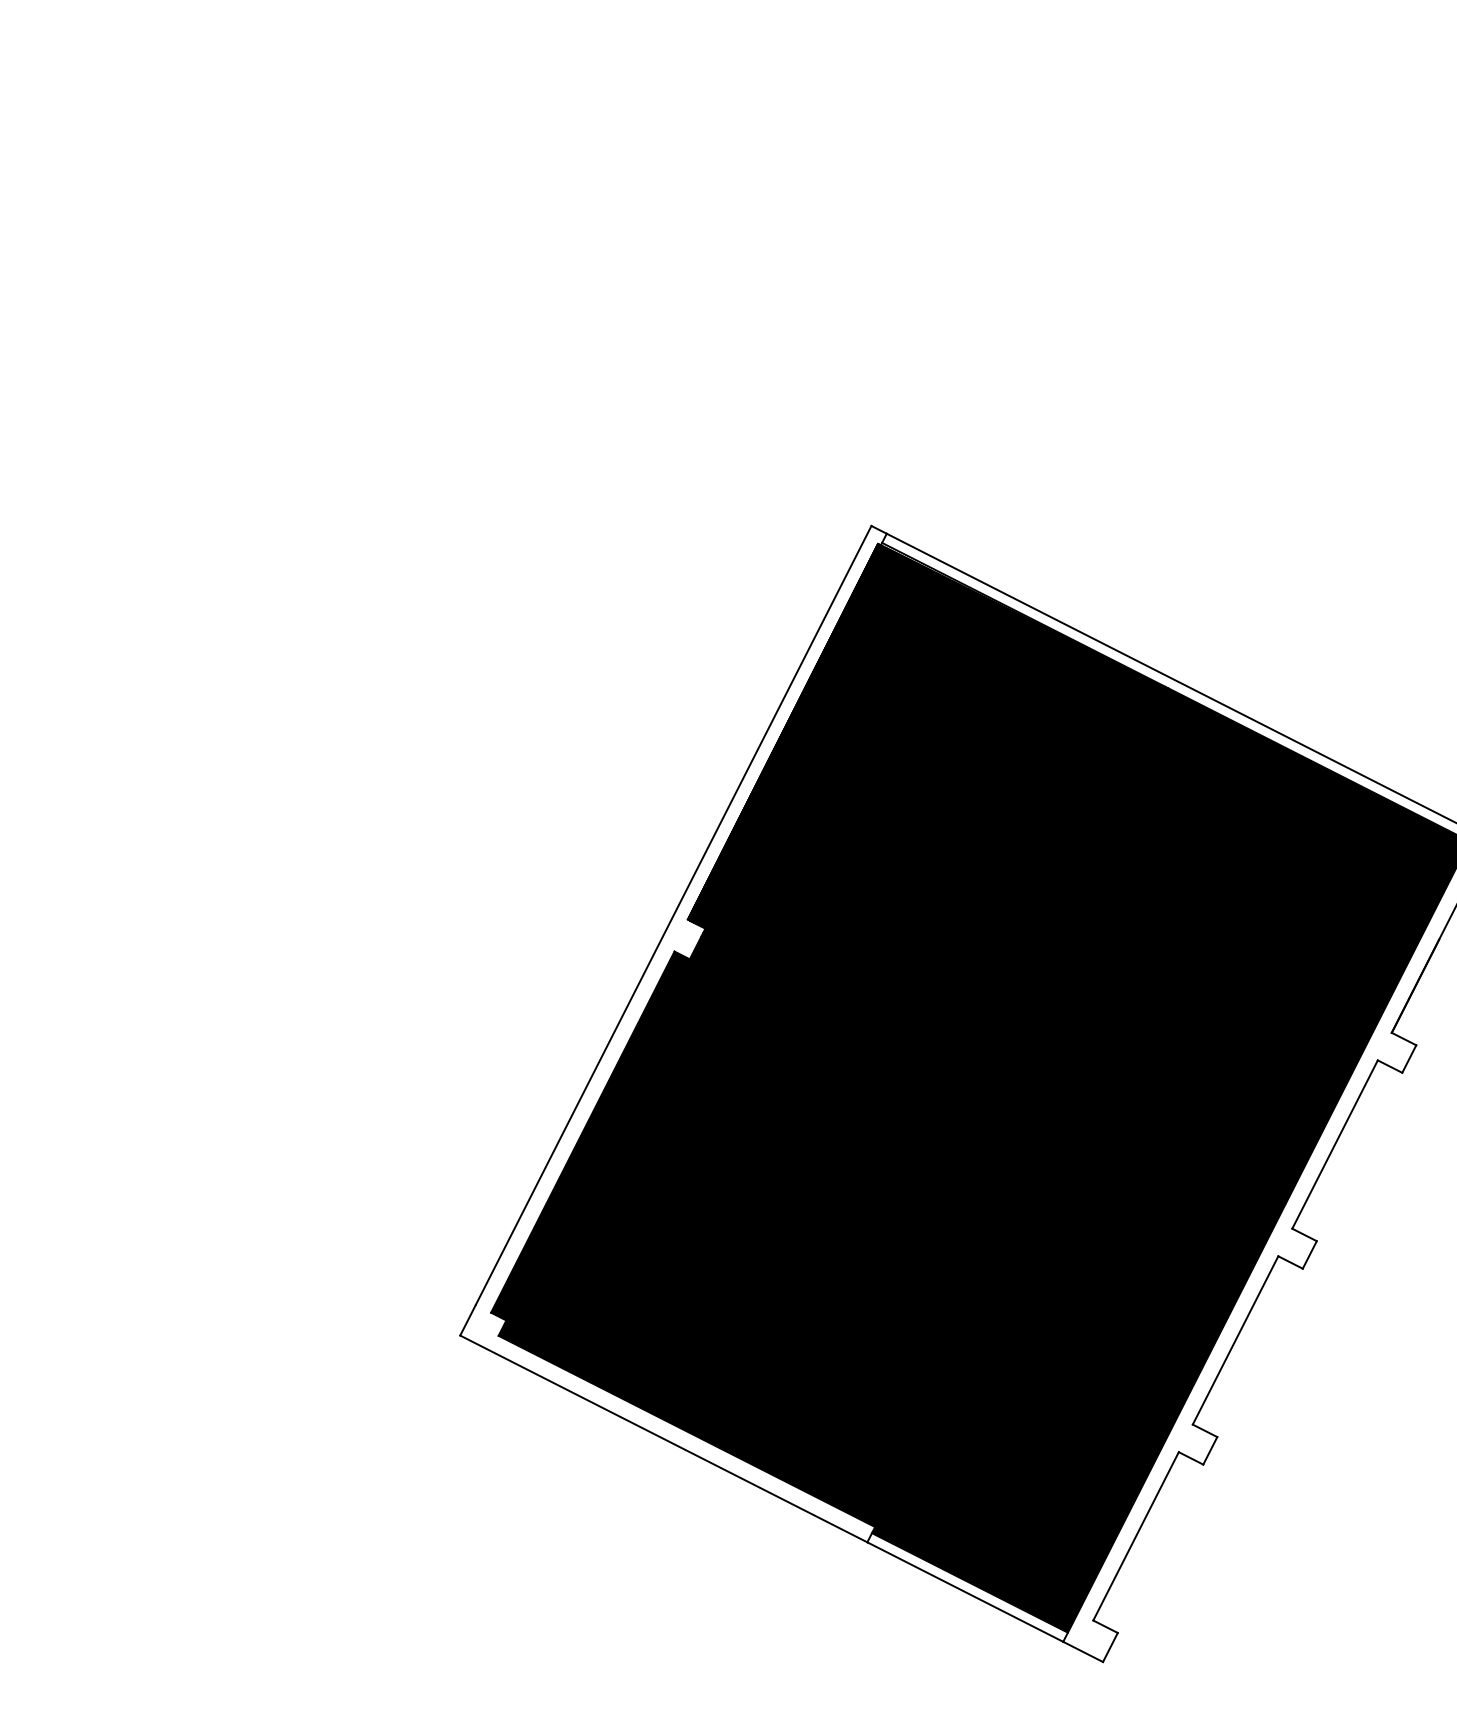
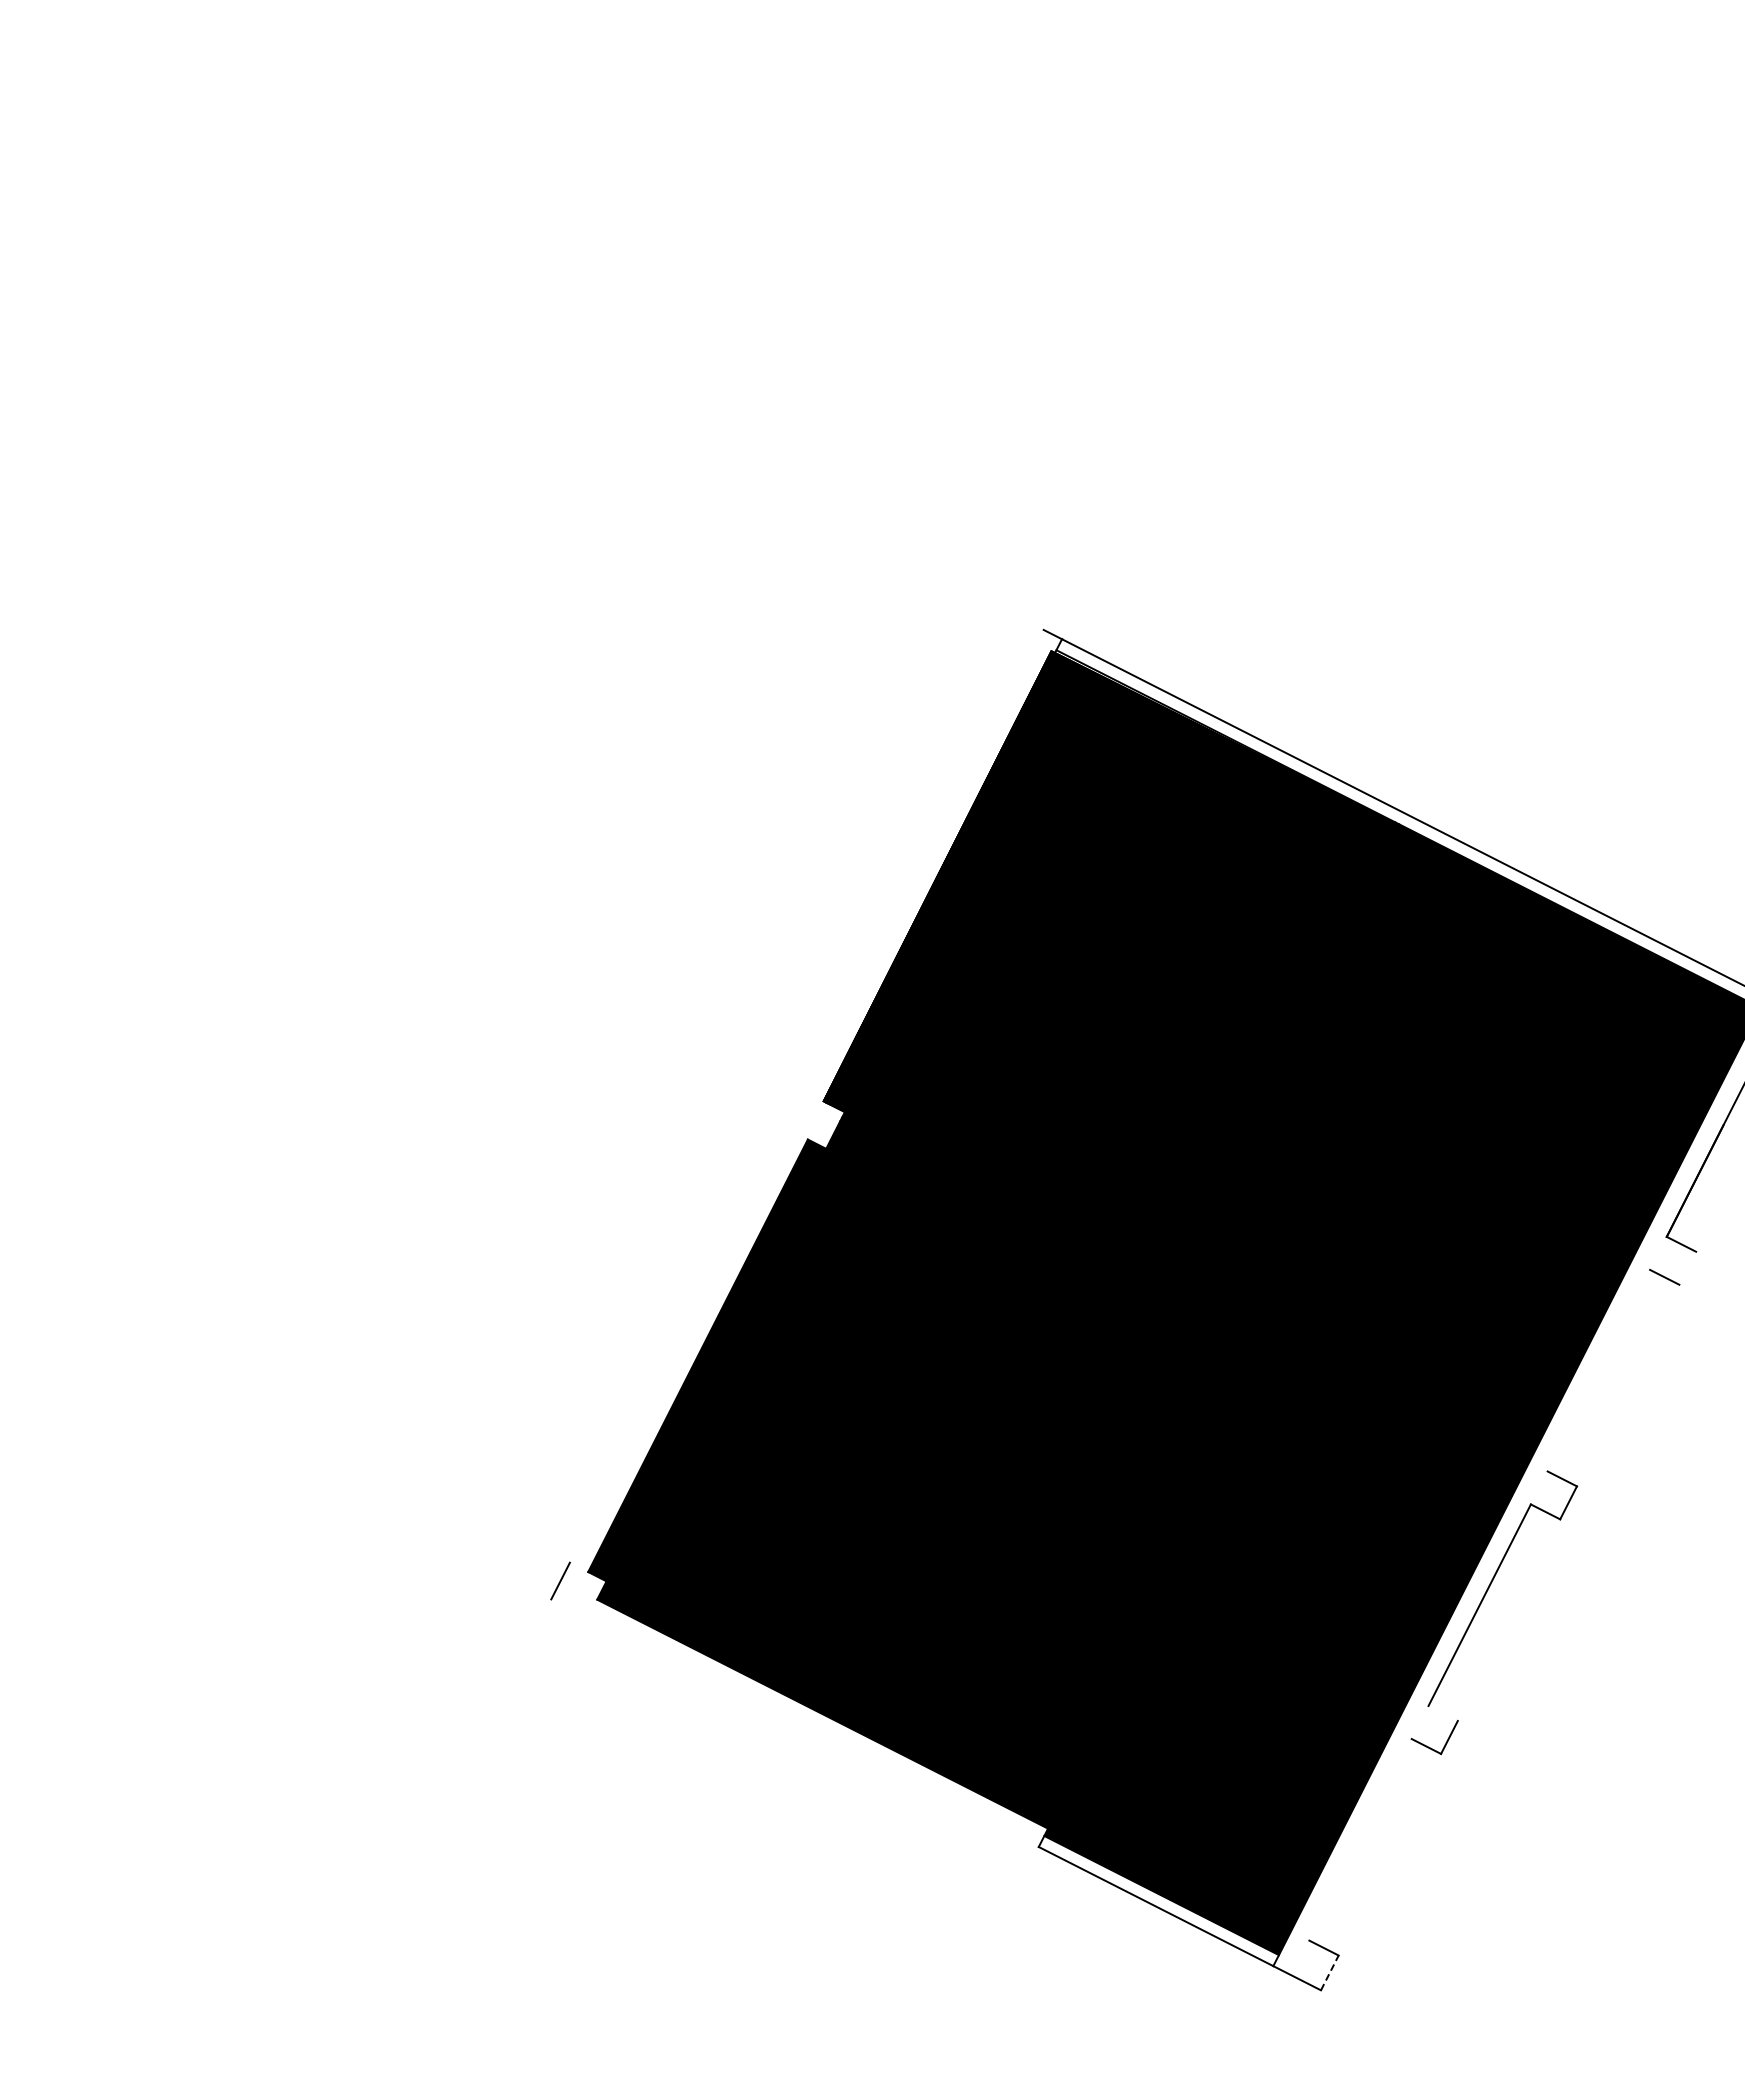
line: (673, 914) -> (806, 1095), removed
line: (1409, 1058) -> (1687, 1267), removed
line: (1334, 1144) -> (1598, 1370), removed
line: (1204, 1430) -> (1442, 1713), removed
line: (663, 1438) -> (794, 1722), removed
line: (1136, 1536) -> (1360, 1839), removed
line: (1110, 1647) -> (1329, 1972), solid -> dashed

